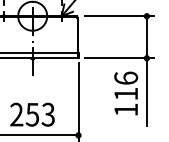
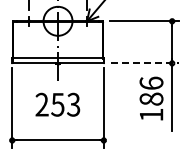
line: (120, 58) -> (145, 63), solid -> dashed
text: (126, 93) -> (151, 98), 116 -> 186
text: (32, 114) -> (57, 104), moved

